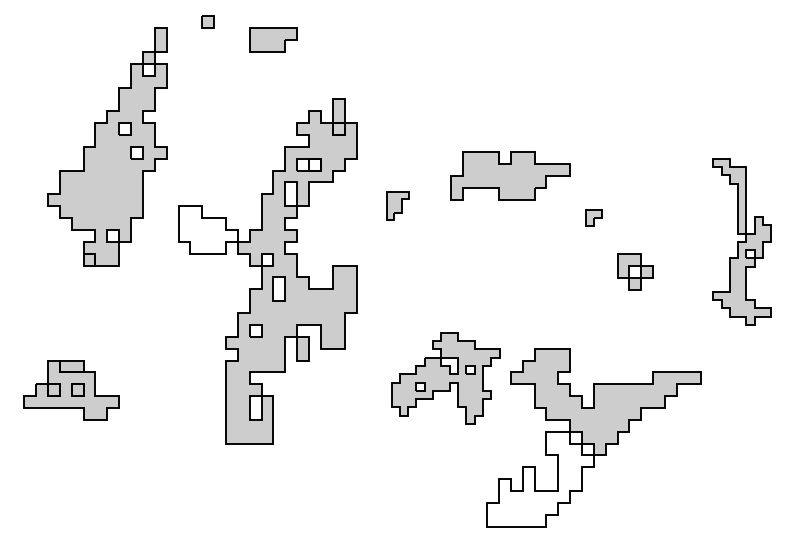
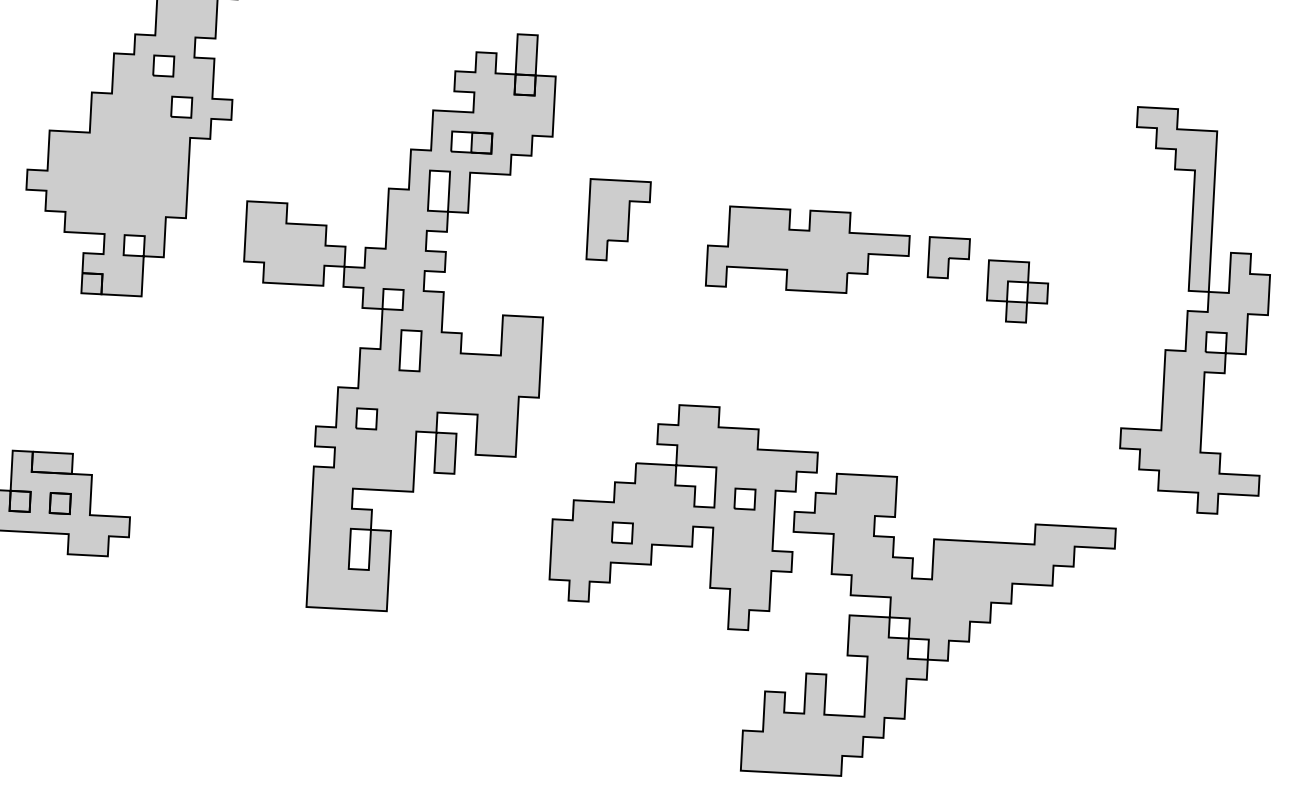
fill: (314, 164) -> (480, 142), added
part: (510, 175) -> (807, 249), moved
part: (397, 205) -> (617, 219), size x1.67
part: (593, 217) -> (948, 257), size x1.43
fill: (207, 229) -> (294, 243), added
part: (742, 241) -> (1198, 310), size x1.43
part: (635, 271) -> (1017, 291), moved
part: (445, 378) -> (683, 516), size x1.43
fill: (540, 478) -> (835, 693), added

